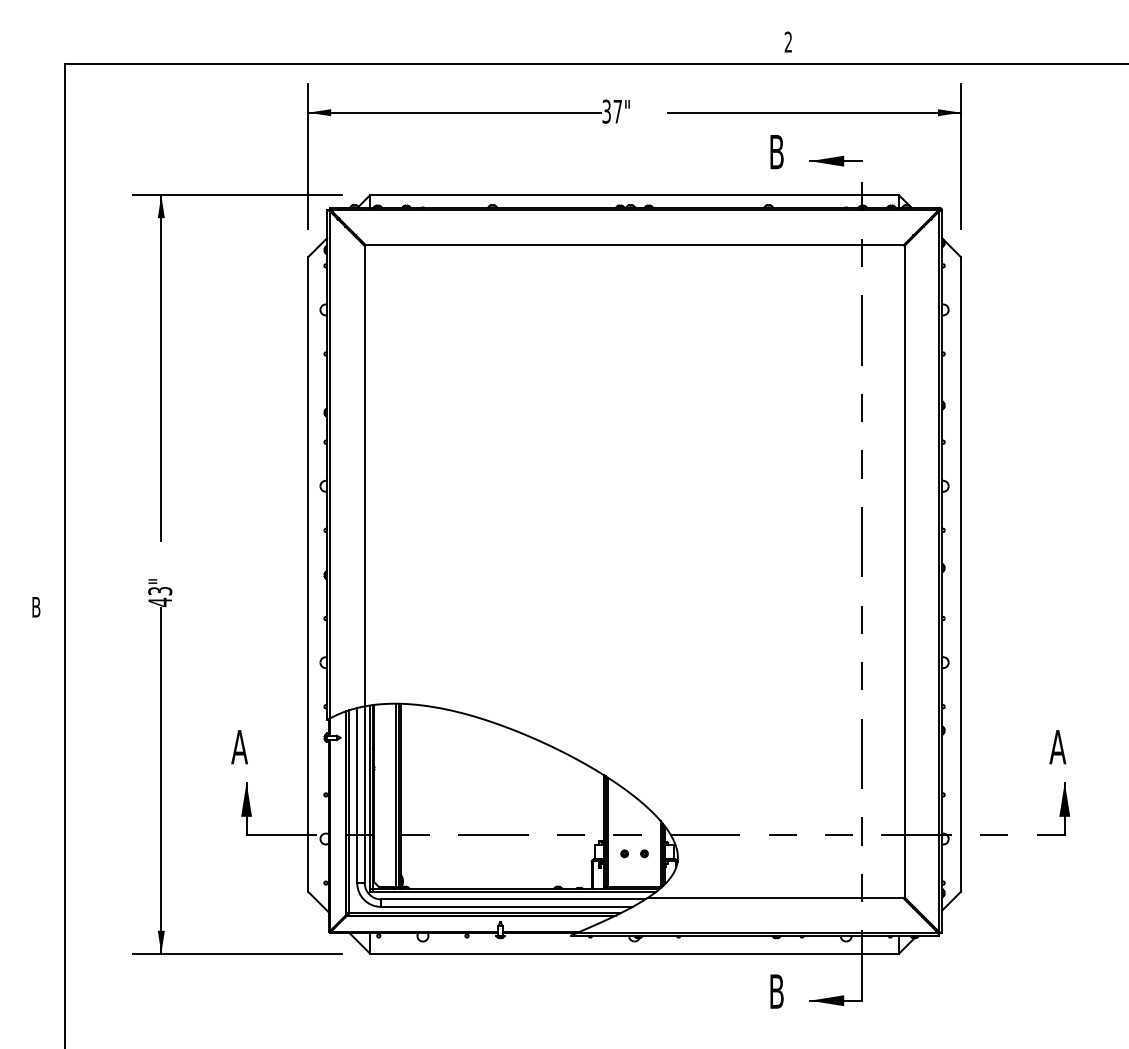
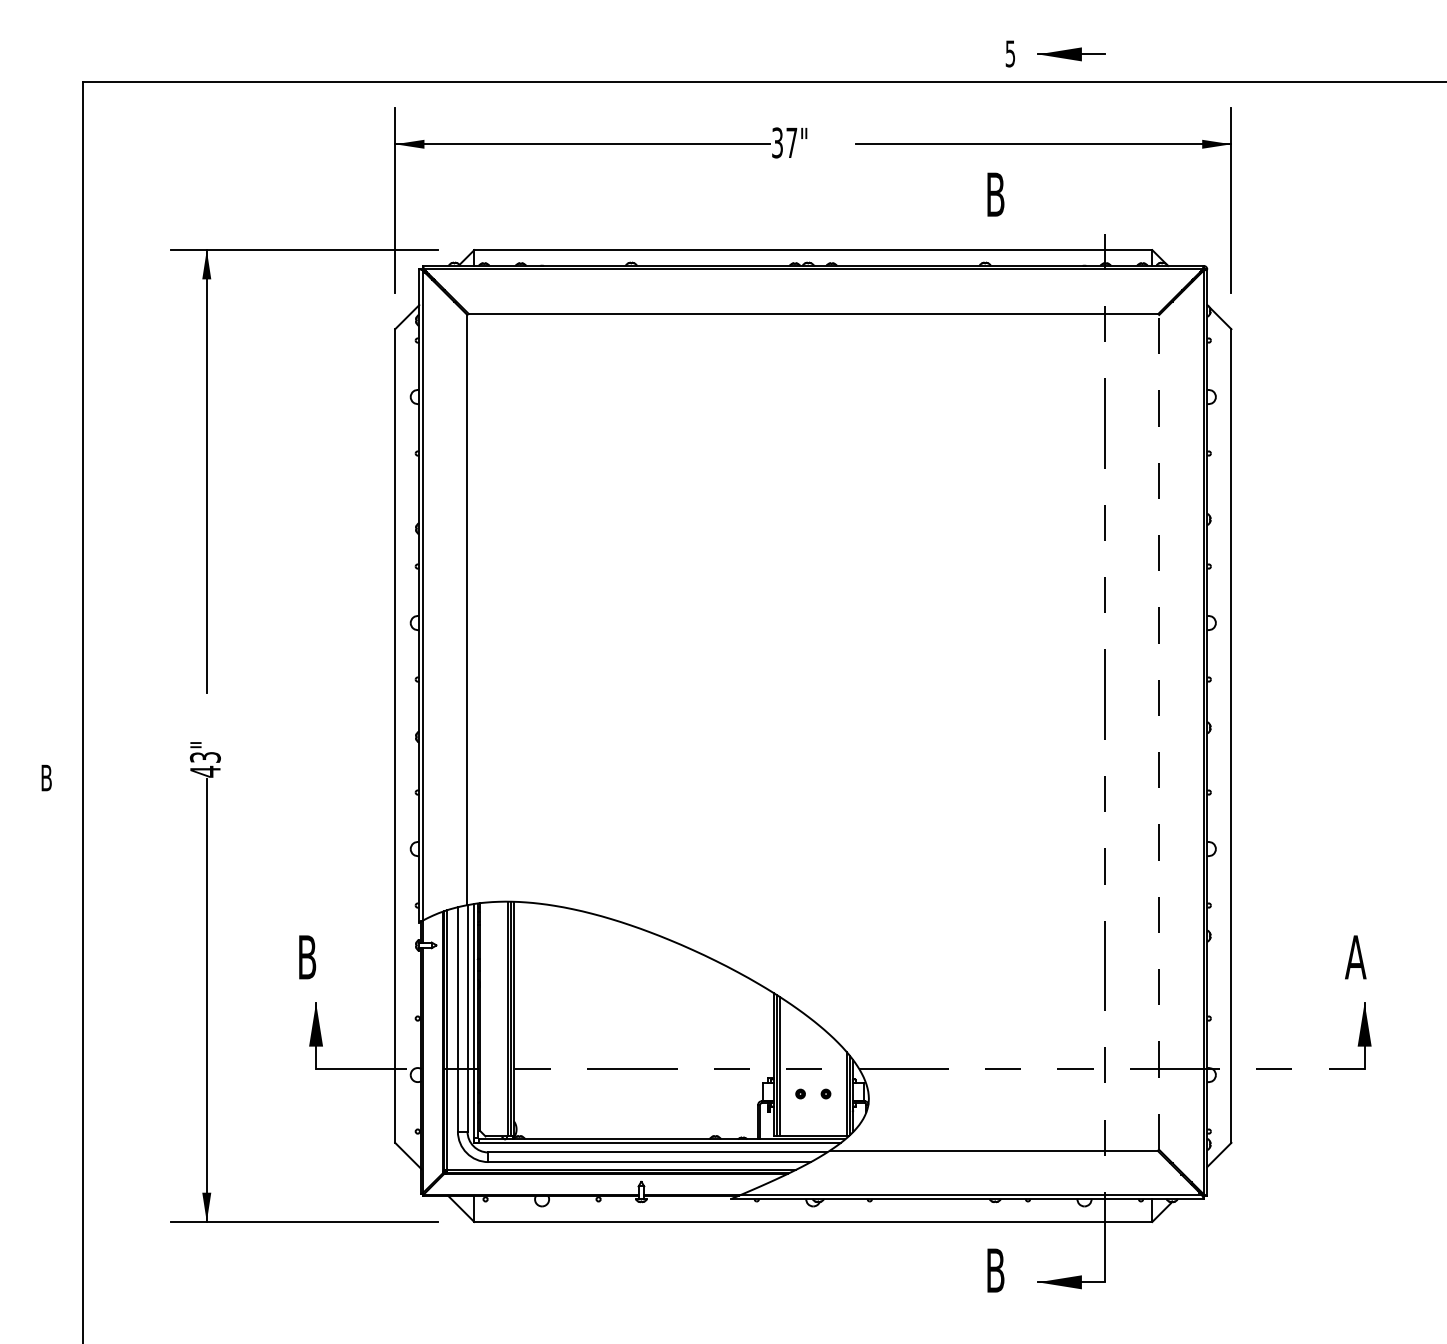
text: (788, 41) -> (1010, 53), 2 -> 5
part: (836, 161) -> (1071, 54), moved
line: (904, 570) -> (1159, 731), solid -> dashed
text: (239, 747) -> (306, 957), A -> B

